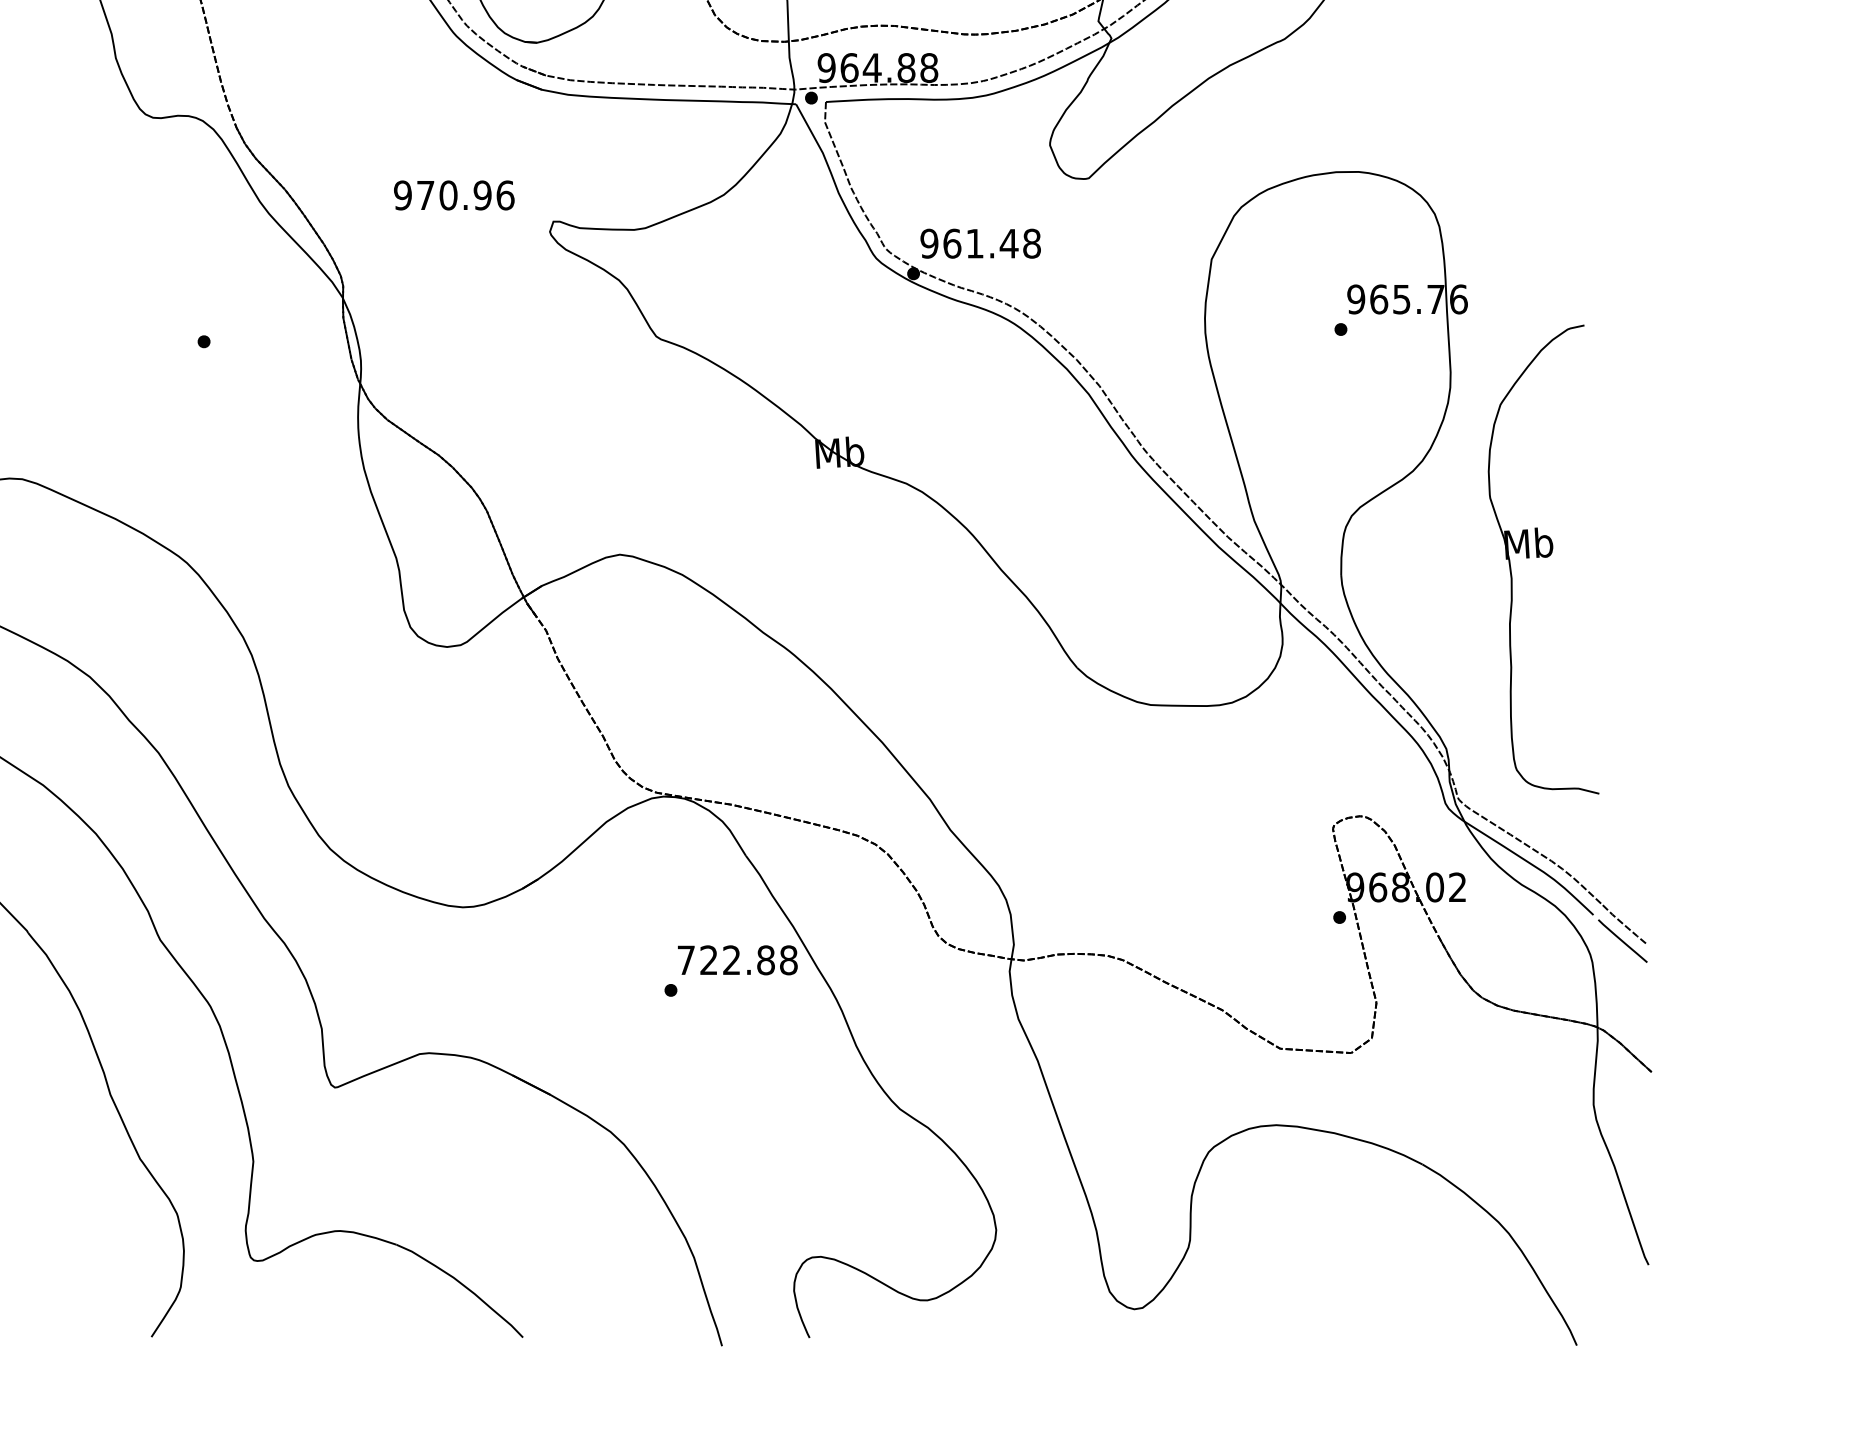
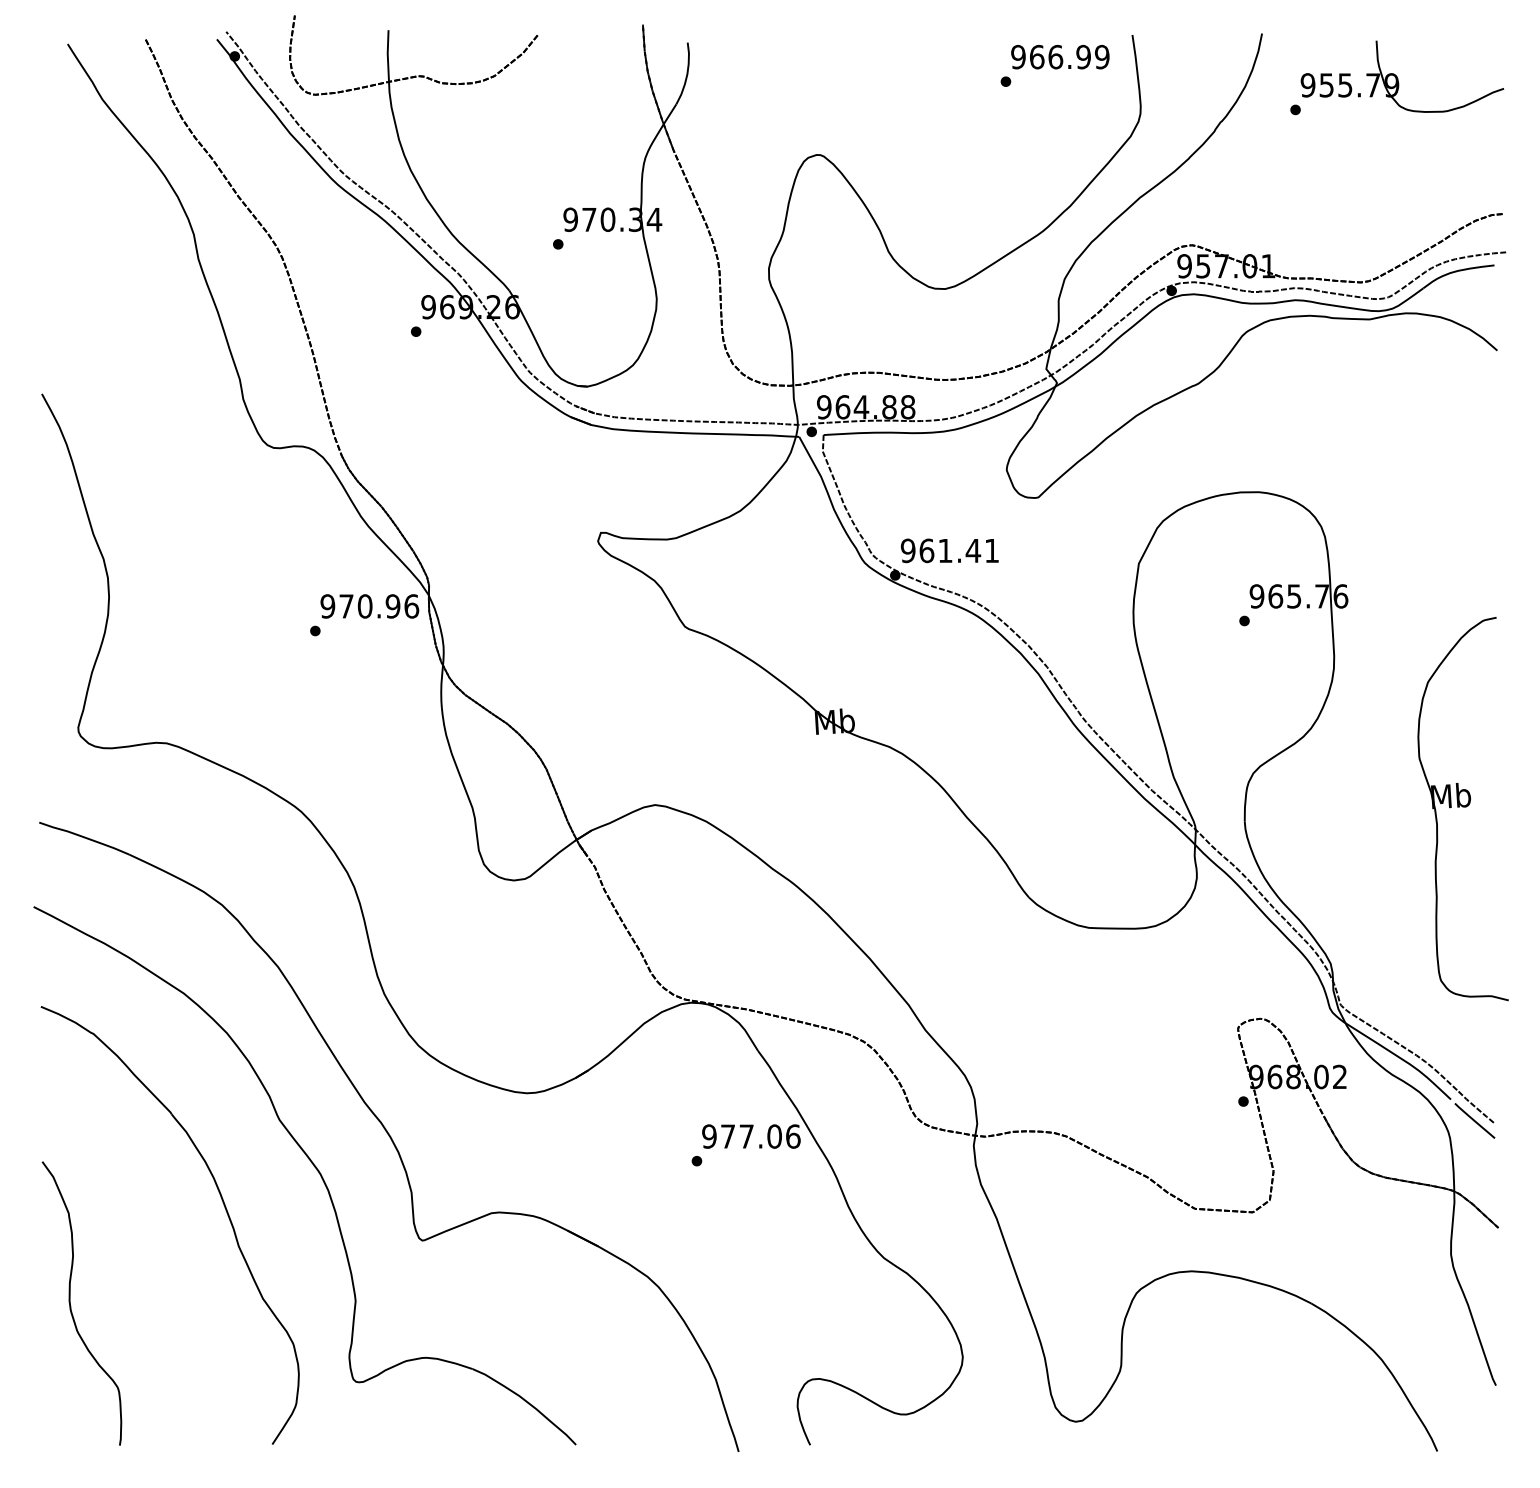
text: (453, 195) -> (369, 606), moved
text: (1031, 243) -> (991, 550), 961.48 -> 961.41
part: (1542, 560) -> (1462, 809), moved
text: (737, 960) -> (751, 1136), 722.88 -> 977.06

